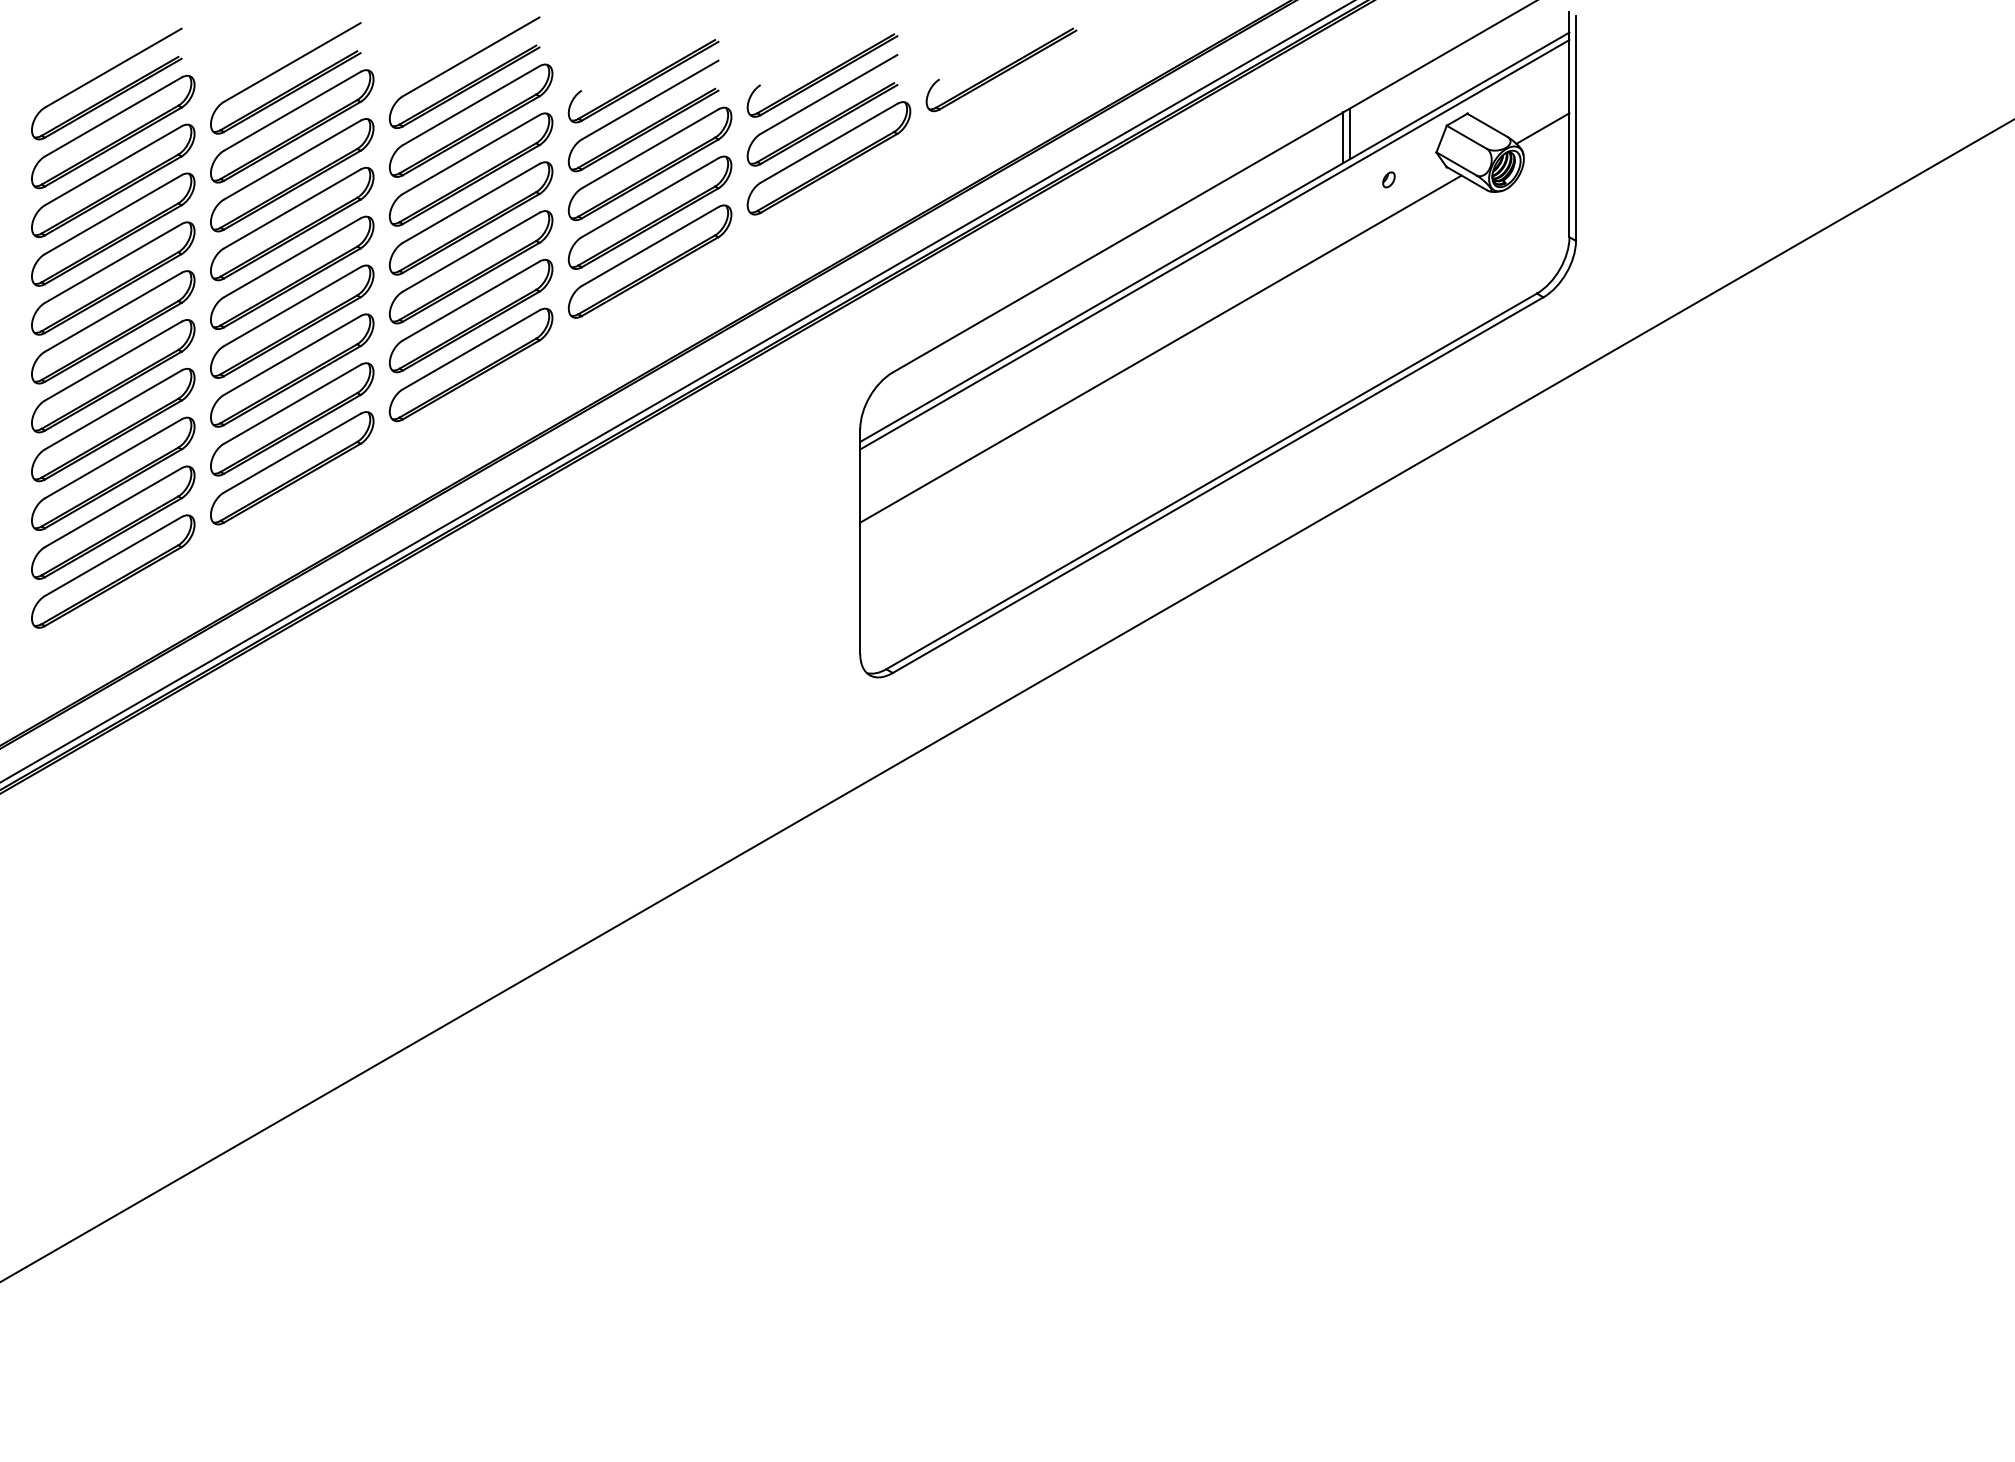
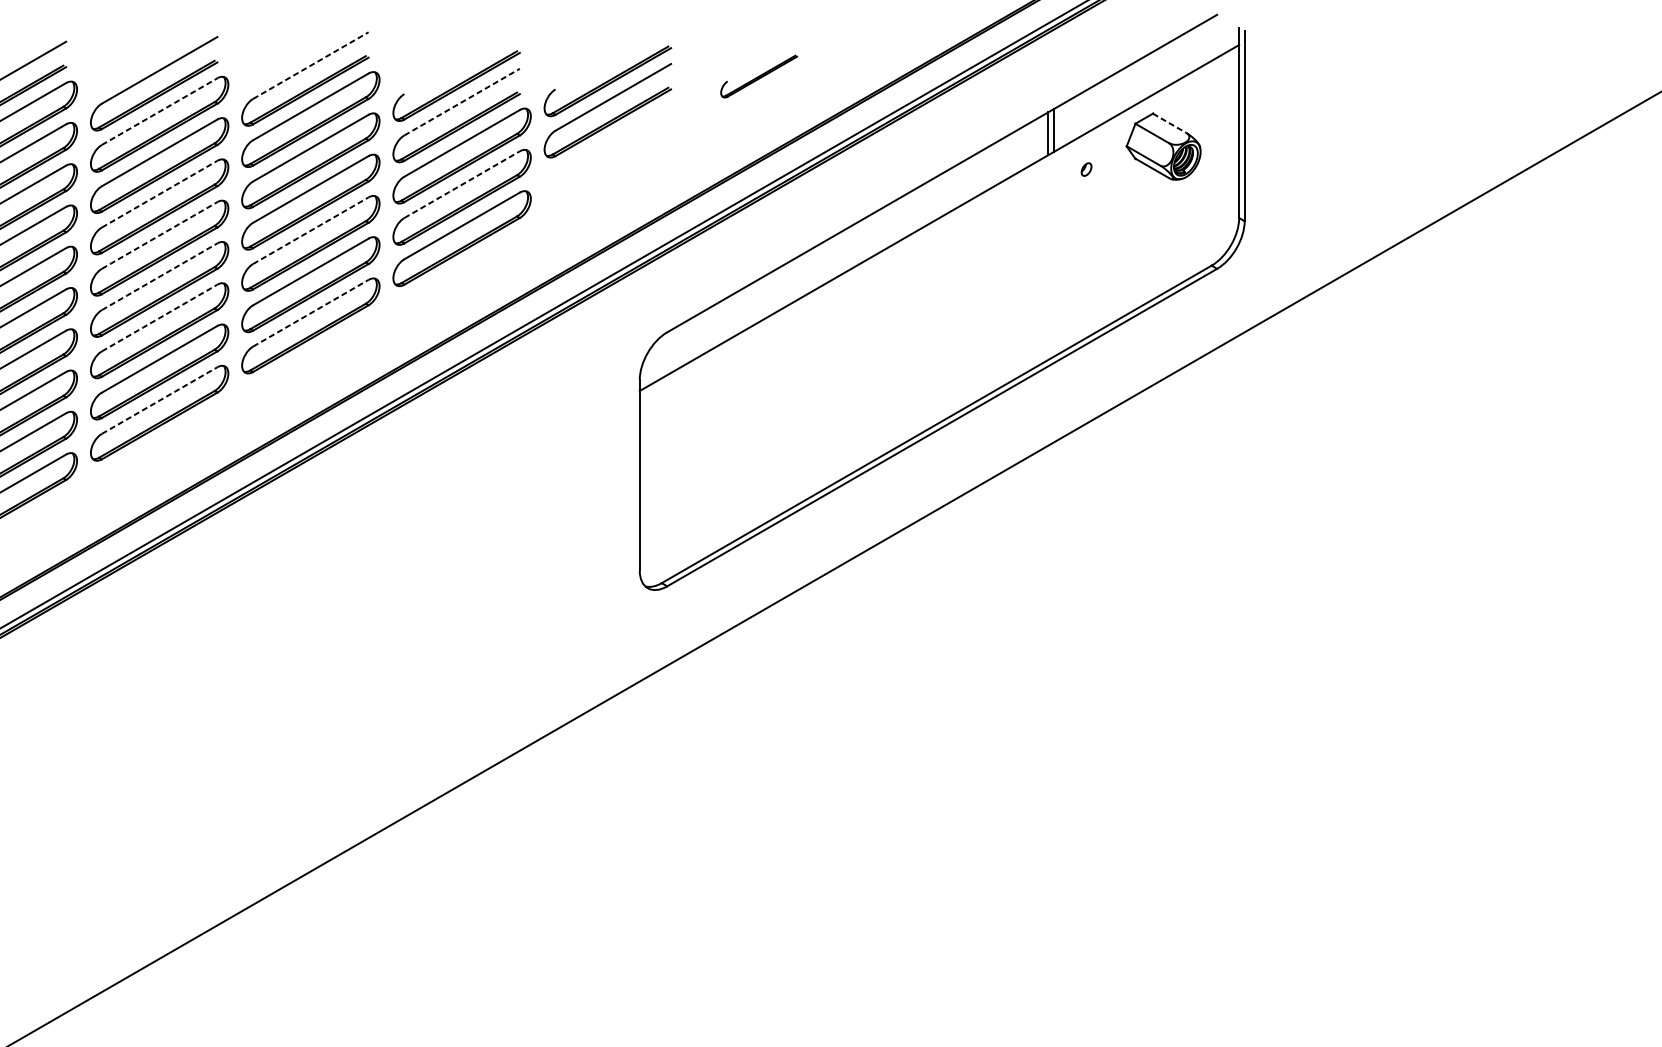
line: (471, 56) -> (311, 65), solid -> dashed
part: (1001, 69) -> (759, 76), size x0.6
line: (650, 100) -> (462, 102), solid -> dashed
line: (292, 111) -> (159, 111), solid -> dashed
line: (1487, 125) -> (1169, 123), solid -> dashed
line: (1542, 128) -> (1216, 126), removed
part: (828, 158) -> (612, 151), removed
line: (650, 197) -> (462, 184), solid -> dashed
line: (292, 209) -> (159, 194), solid -> dashed
line: (1214, 244) -> (939, 224), removed
line: (471, 252) -> (311, 230), solid -> dashed
line: (292, 257) -> (159, 235), solid -> dashed
line: (292, 306) -> (159, 276), solid -> dashed
line: (1160, 348) -> (893, 312), removed
line: (471, 349) -> (311, 312), solid -> dashed
line: (292, 355) -> (159, 317), solid -> dashed
line: (292, 453) -> (159, 400), solid -> dashed

